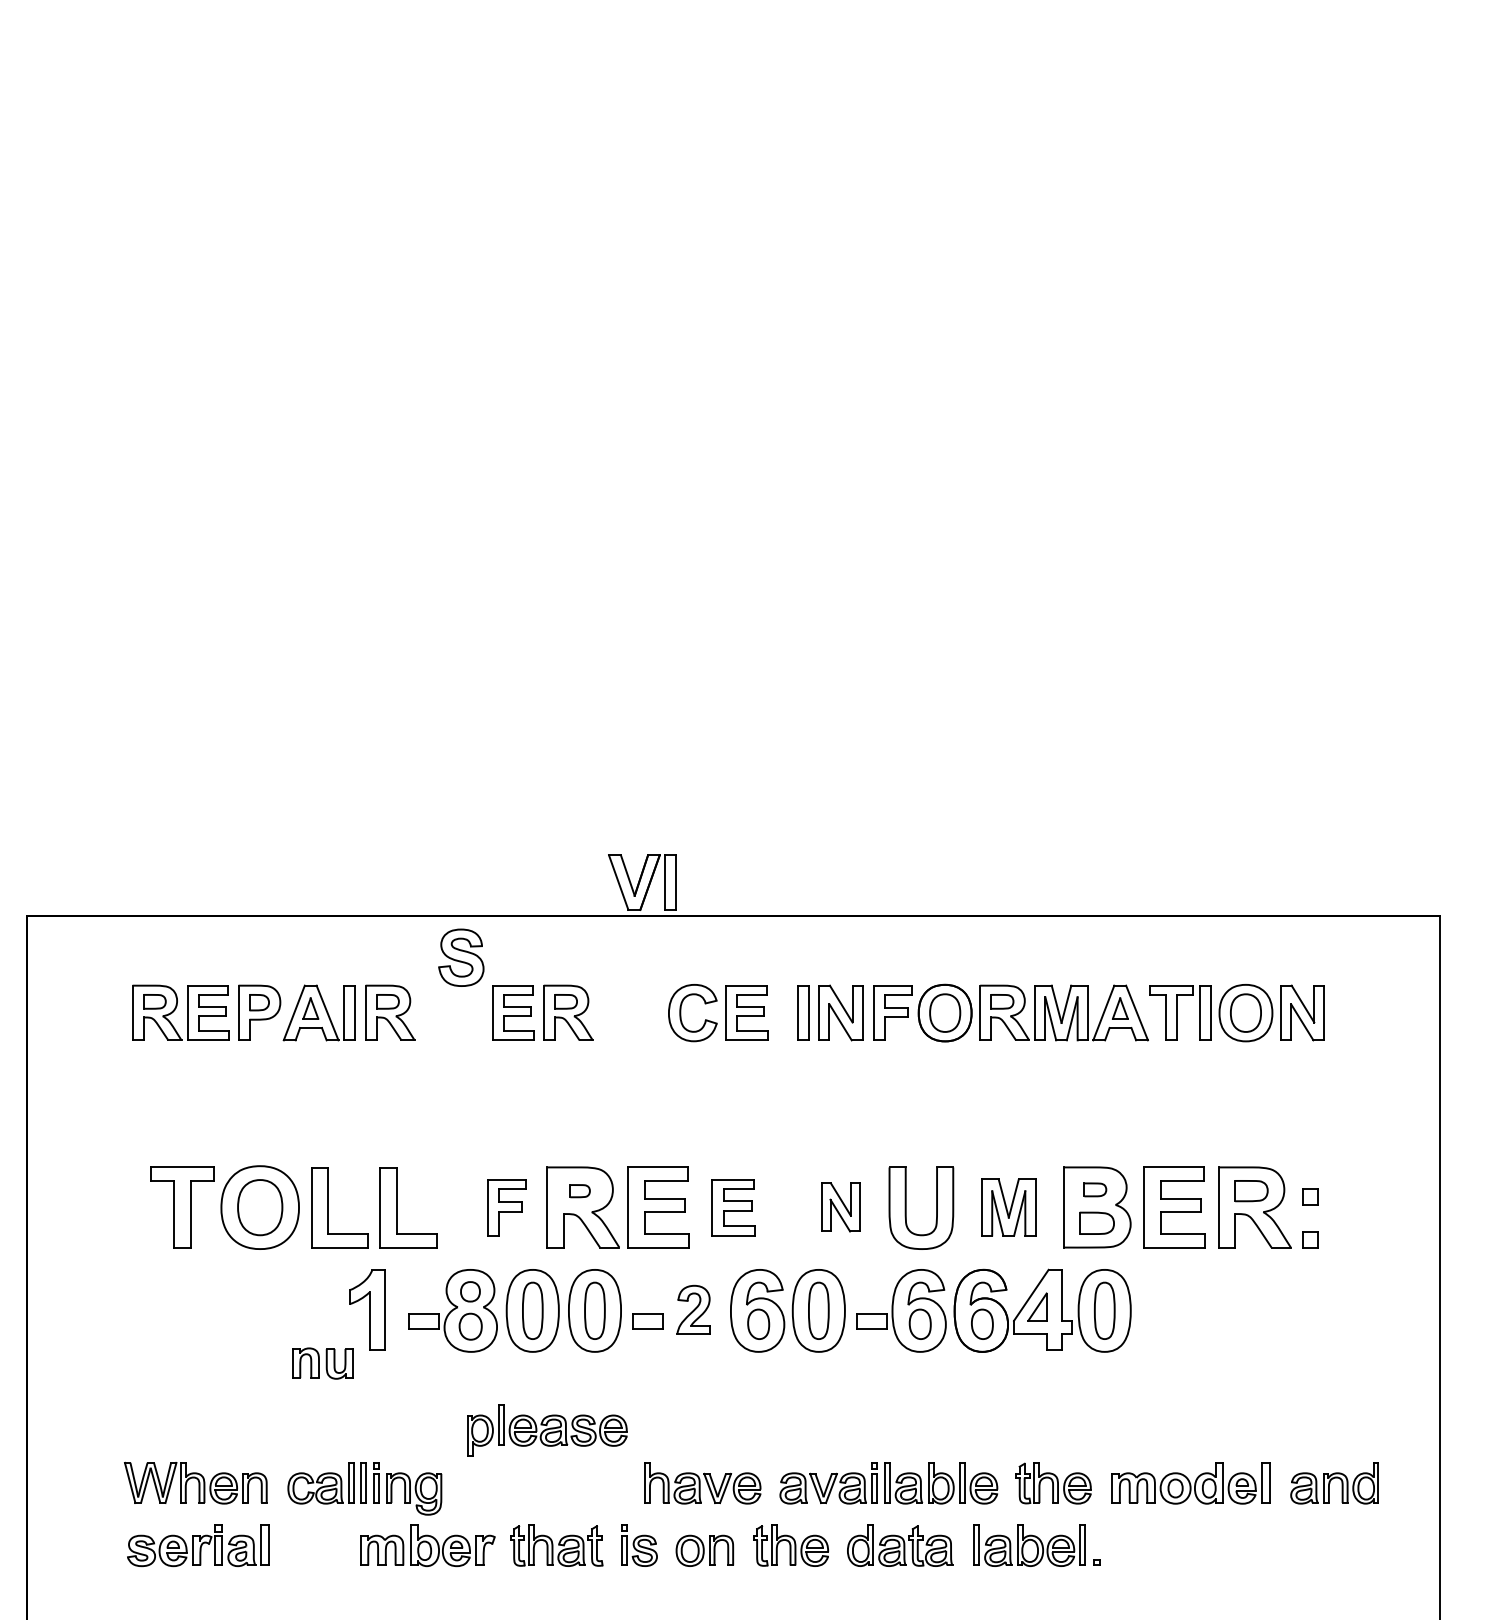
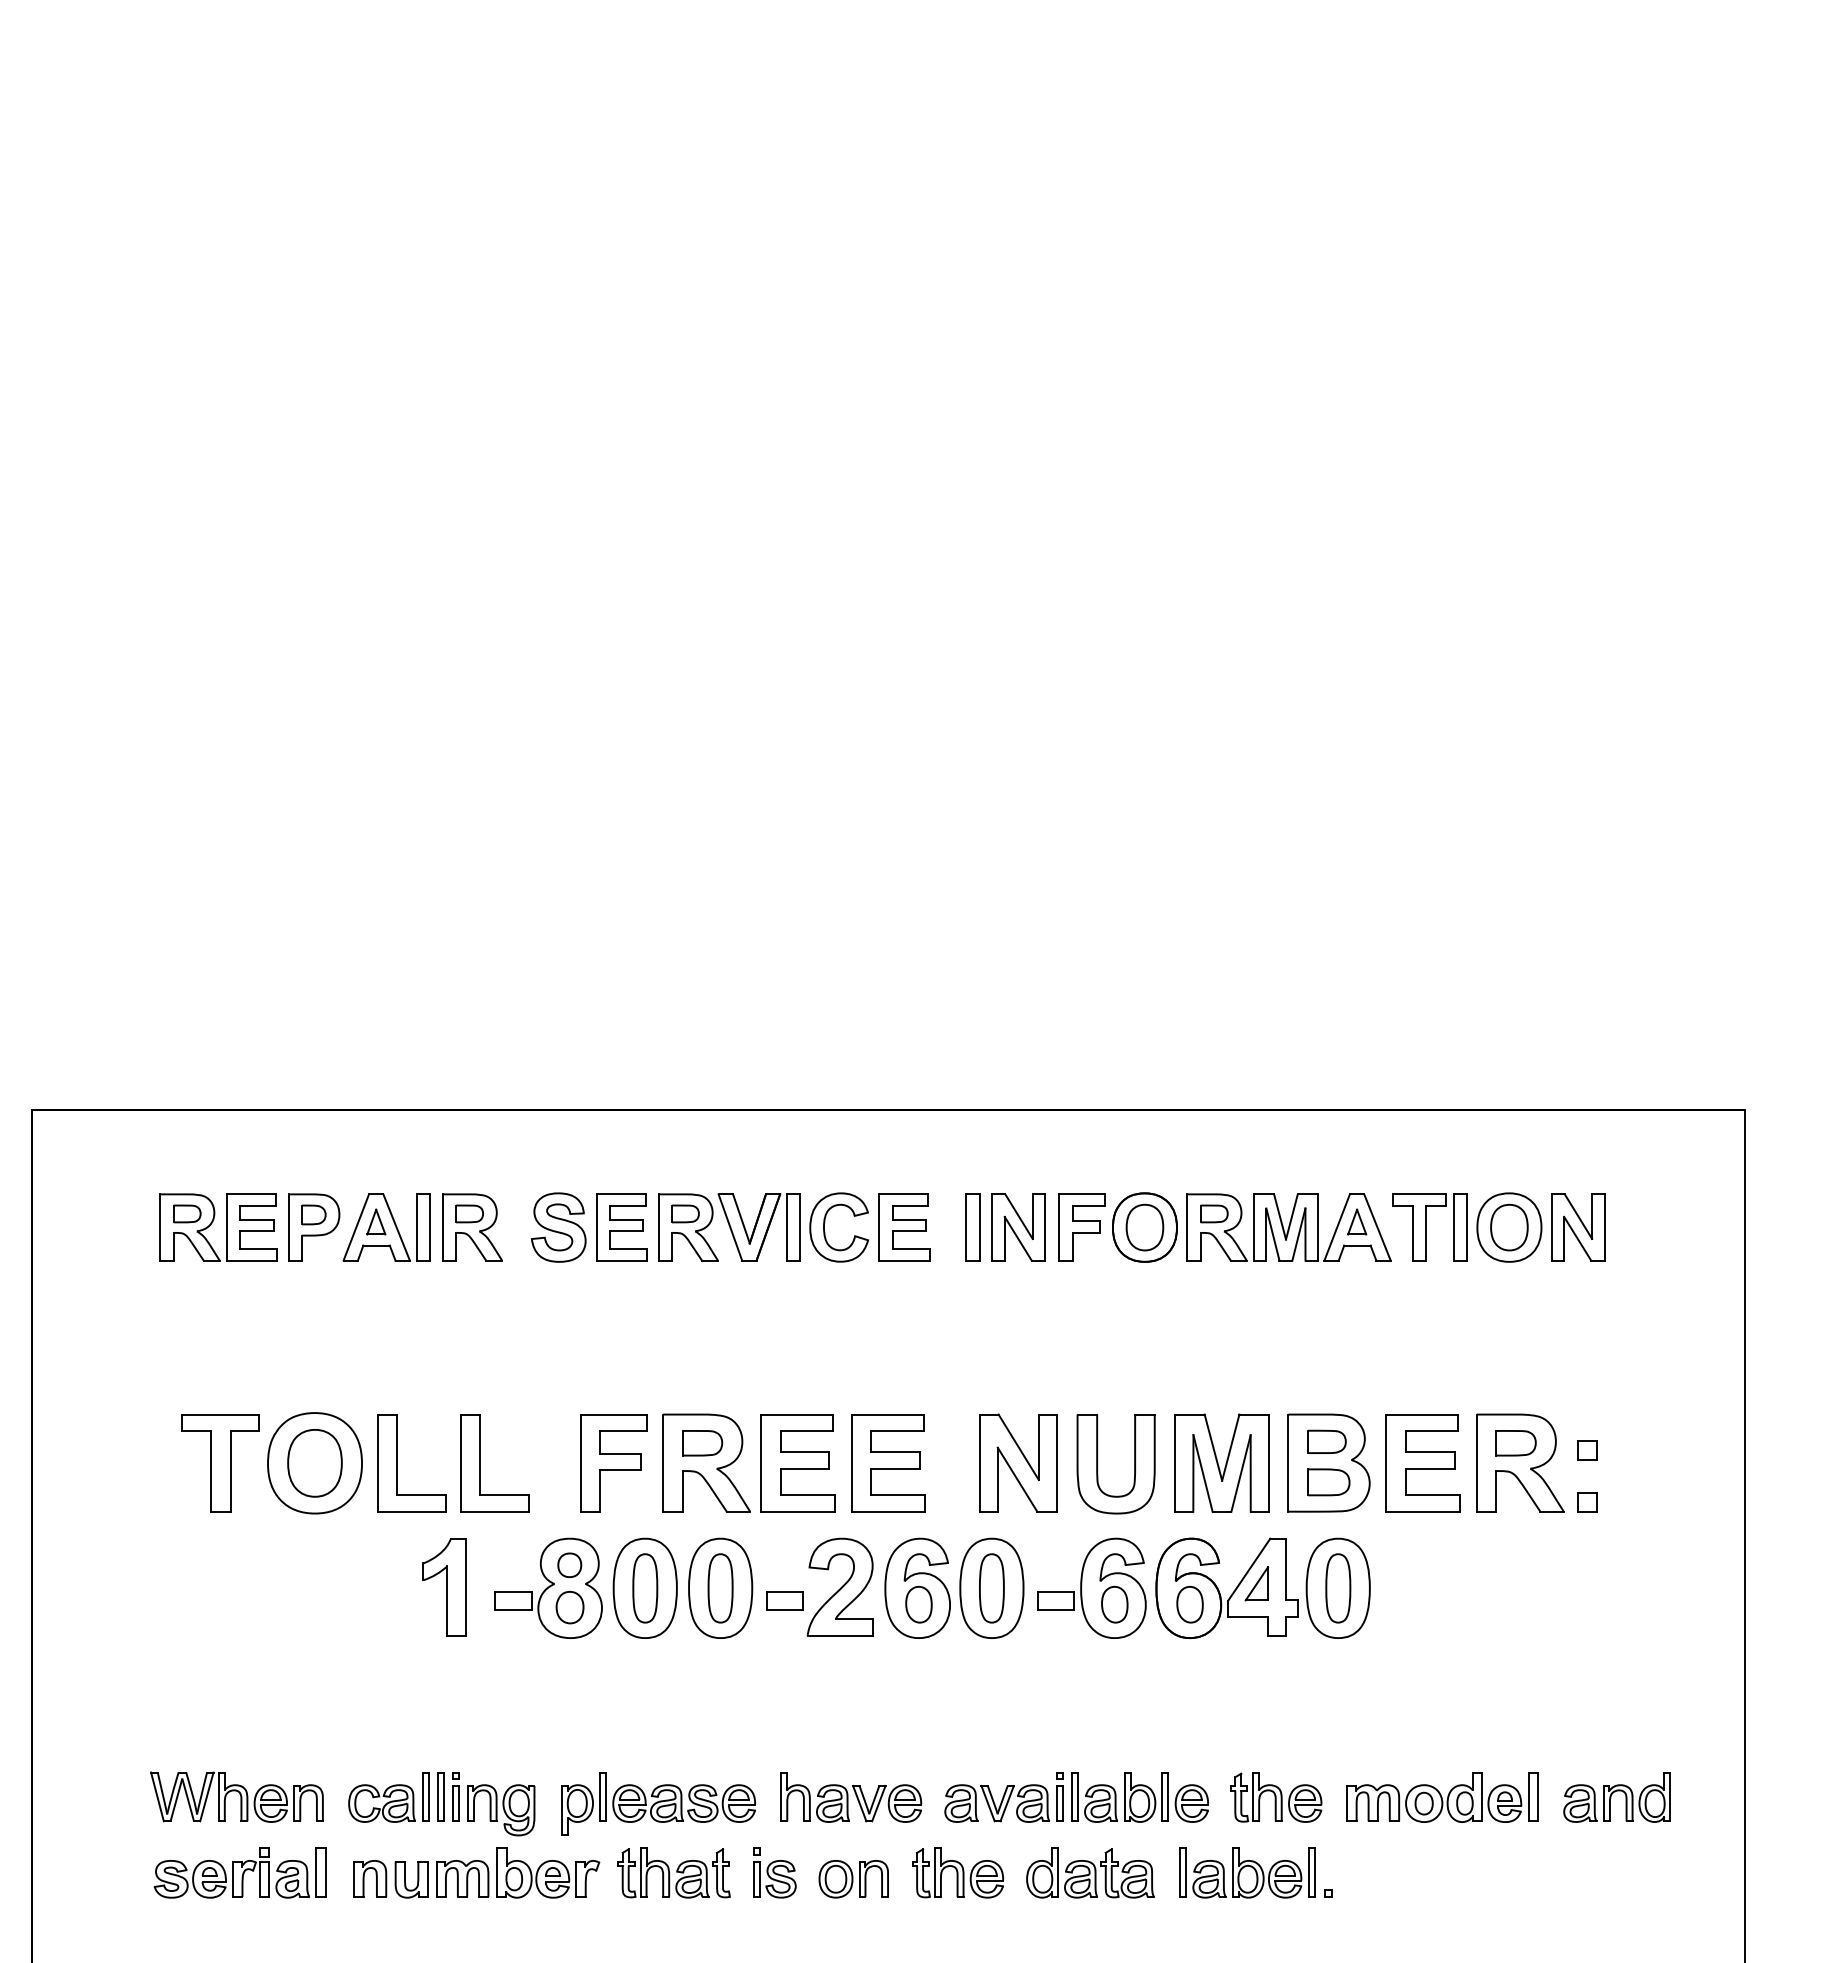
part: (641, 882) -> (758, 1227), moved
part: (461, 957) -> (558, 1227), moved
part: (1094, 1189) -> (1326, 1441), size x1.43
part: (580, 1191) -> (702, 1443), size x1.67
part: (840, 1206) -> (1018, 1462), size x1.67
part: (1008, 1206) -> (1221, 1462), size x1.43
part: (506, 1207) -> (613, 1463), size x1.43
part: (733, 1207) -> (888, 1463), size x1.43
part: (693, 1309) -> (839, 1586), size x1.67
part: (322, 1363) -> (390, 1879), moved
part: (547, 1430) -> (658, 1803), moved

